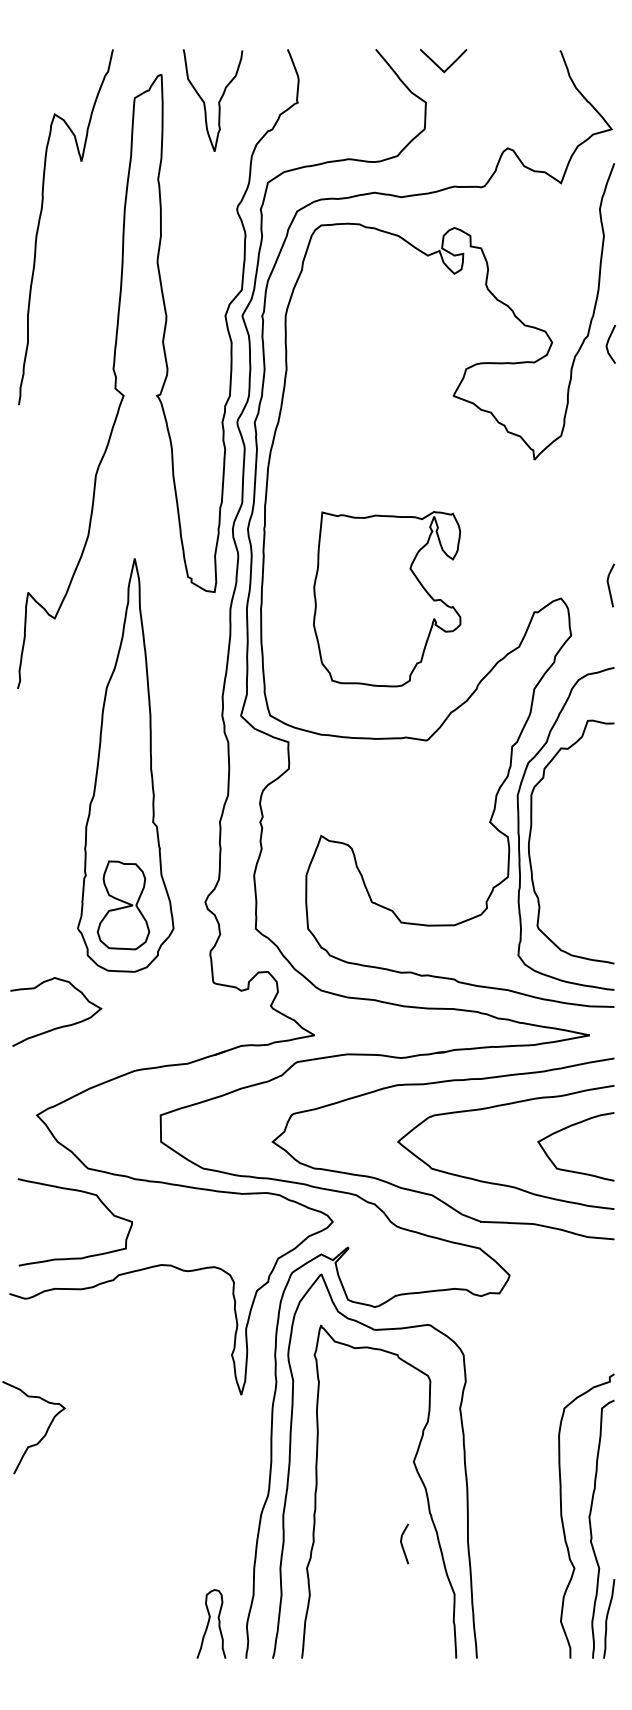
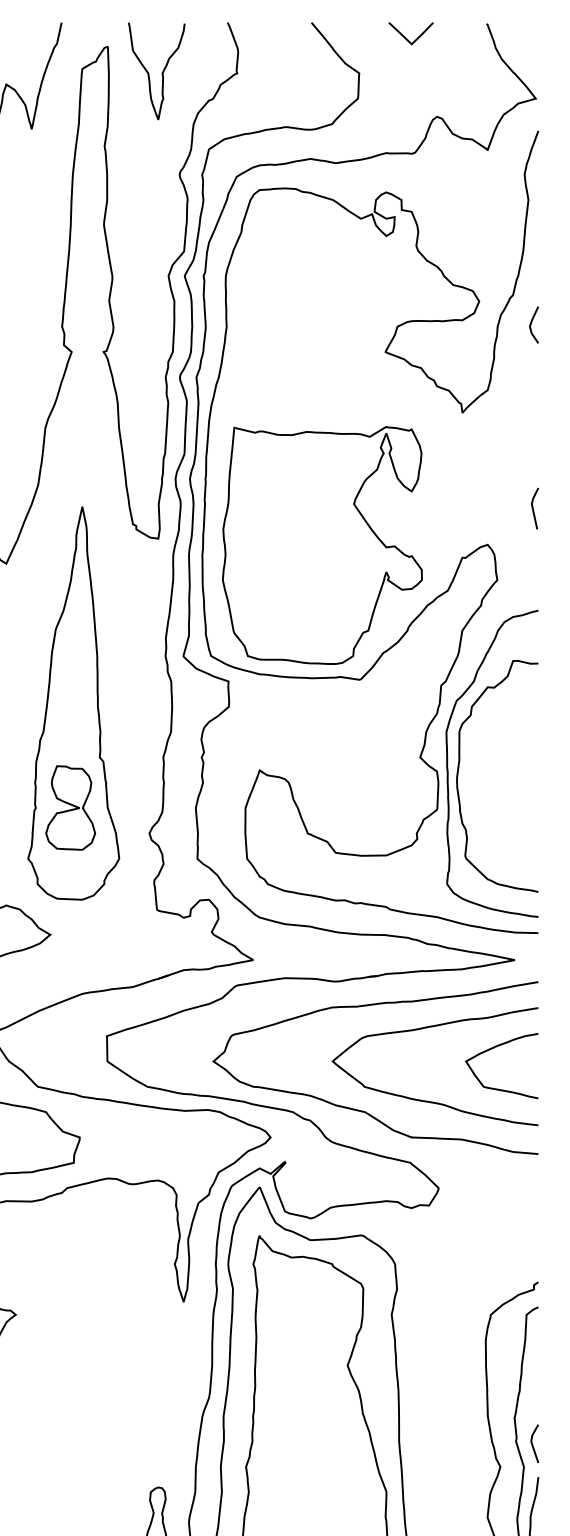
line: (438, 65) -> (406, 37), moved
line: (608, 343) -> (531, 324), moved
curve: (609, 585) -> (533, 508), moved
part: (386, 598) -> (321, 544), size x1.43
part: (123, 905) -> (70, 808), moved
line: (402, 1543) -> (532, 1443), moved

